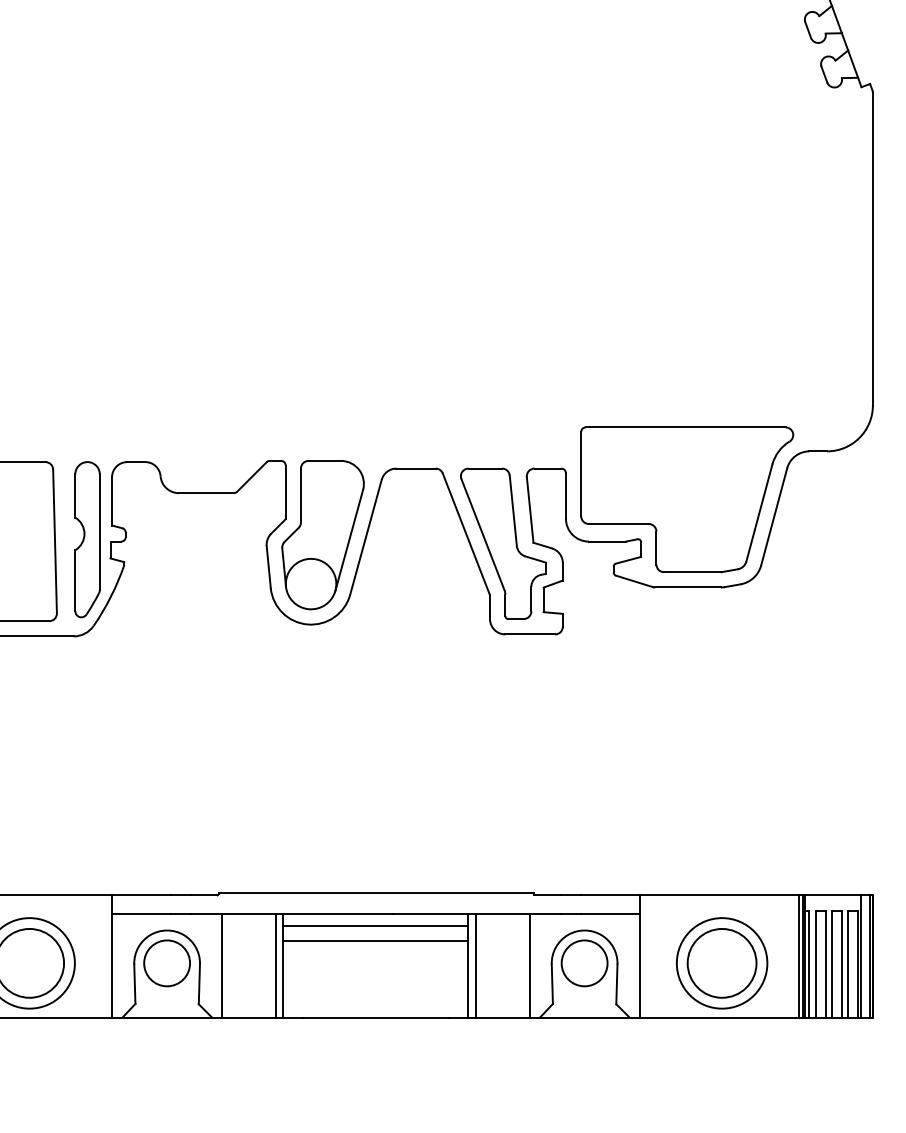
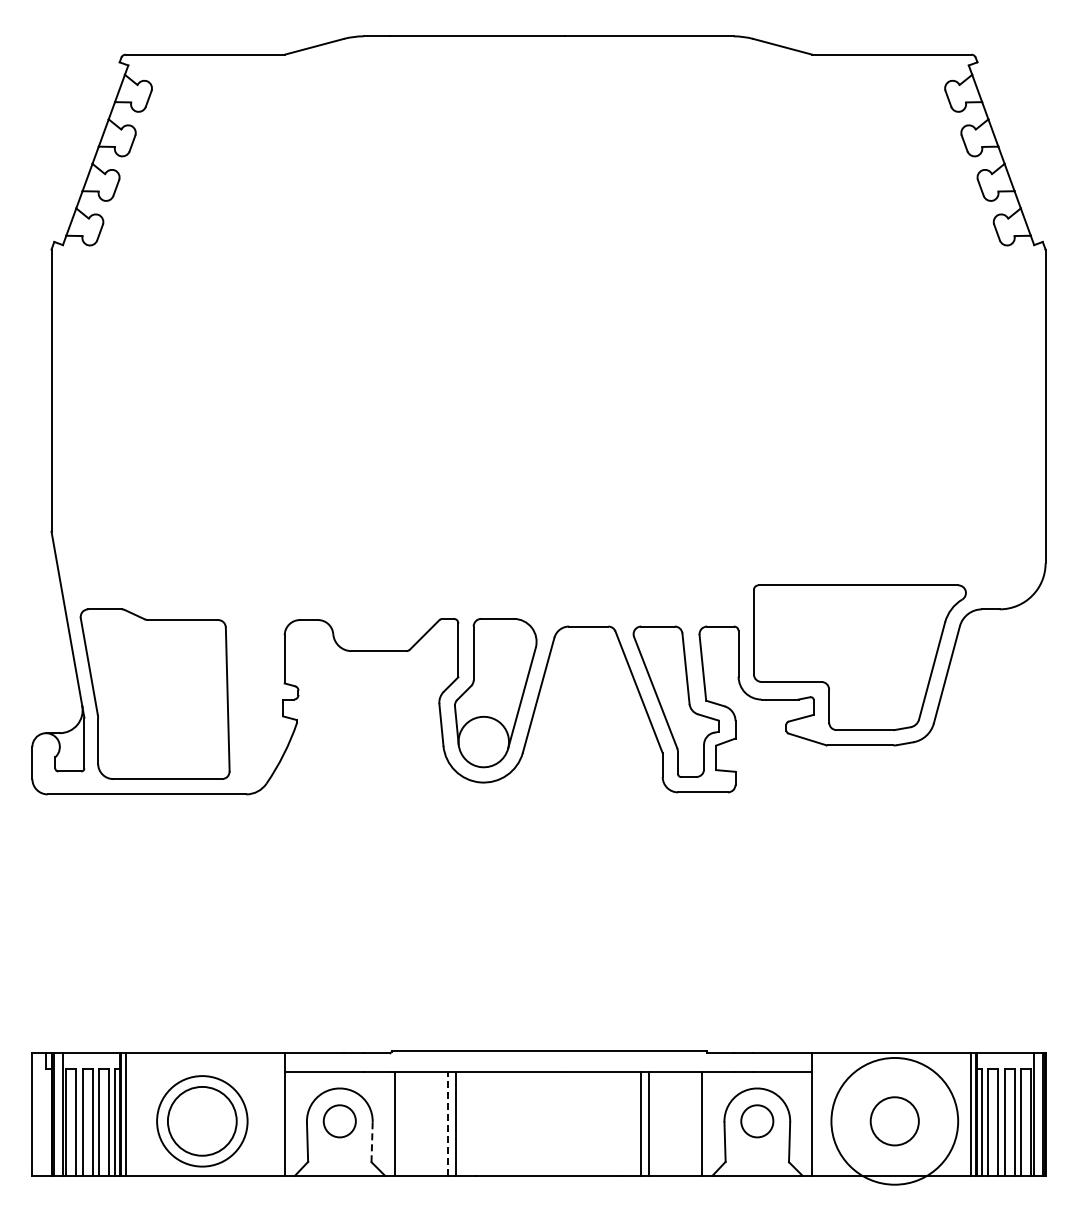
part: (87, 539) -> (260, 697), removed
line: (375, 925) -> (548, 1083), removed
line: (375, 941) -> (548, 1099), removed
circle: (721, 962) -> (894, 1120), size x0.7
circle: (166, 963) -> (339, 1121), size x0.7
circle: (584, 963) -> (757, 1121), size x0.7
circle: (721, 963) -> (894, 1121), size x1.4
line: (275, 965) -> (448, 1123), solid -> dashed
line: (199, 984) -> (372, 1142), solid -> dashed

